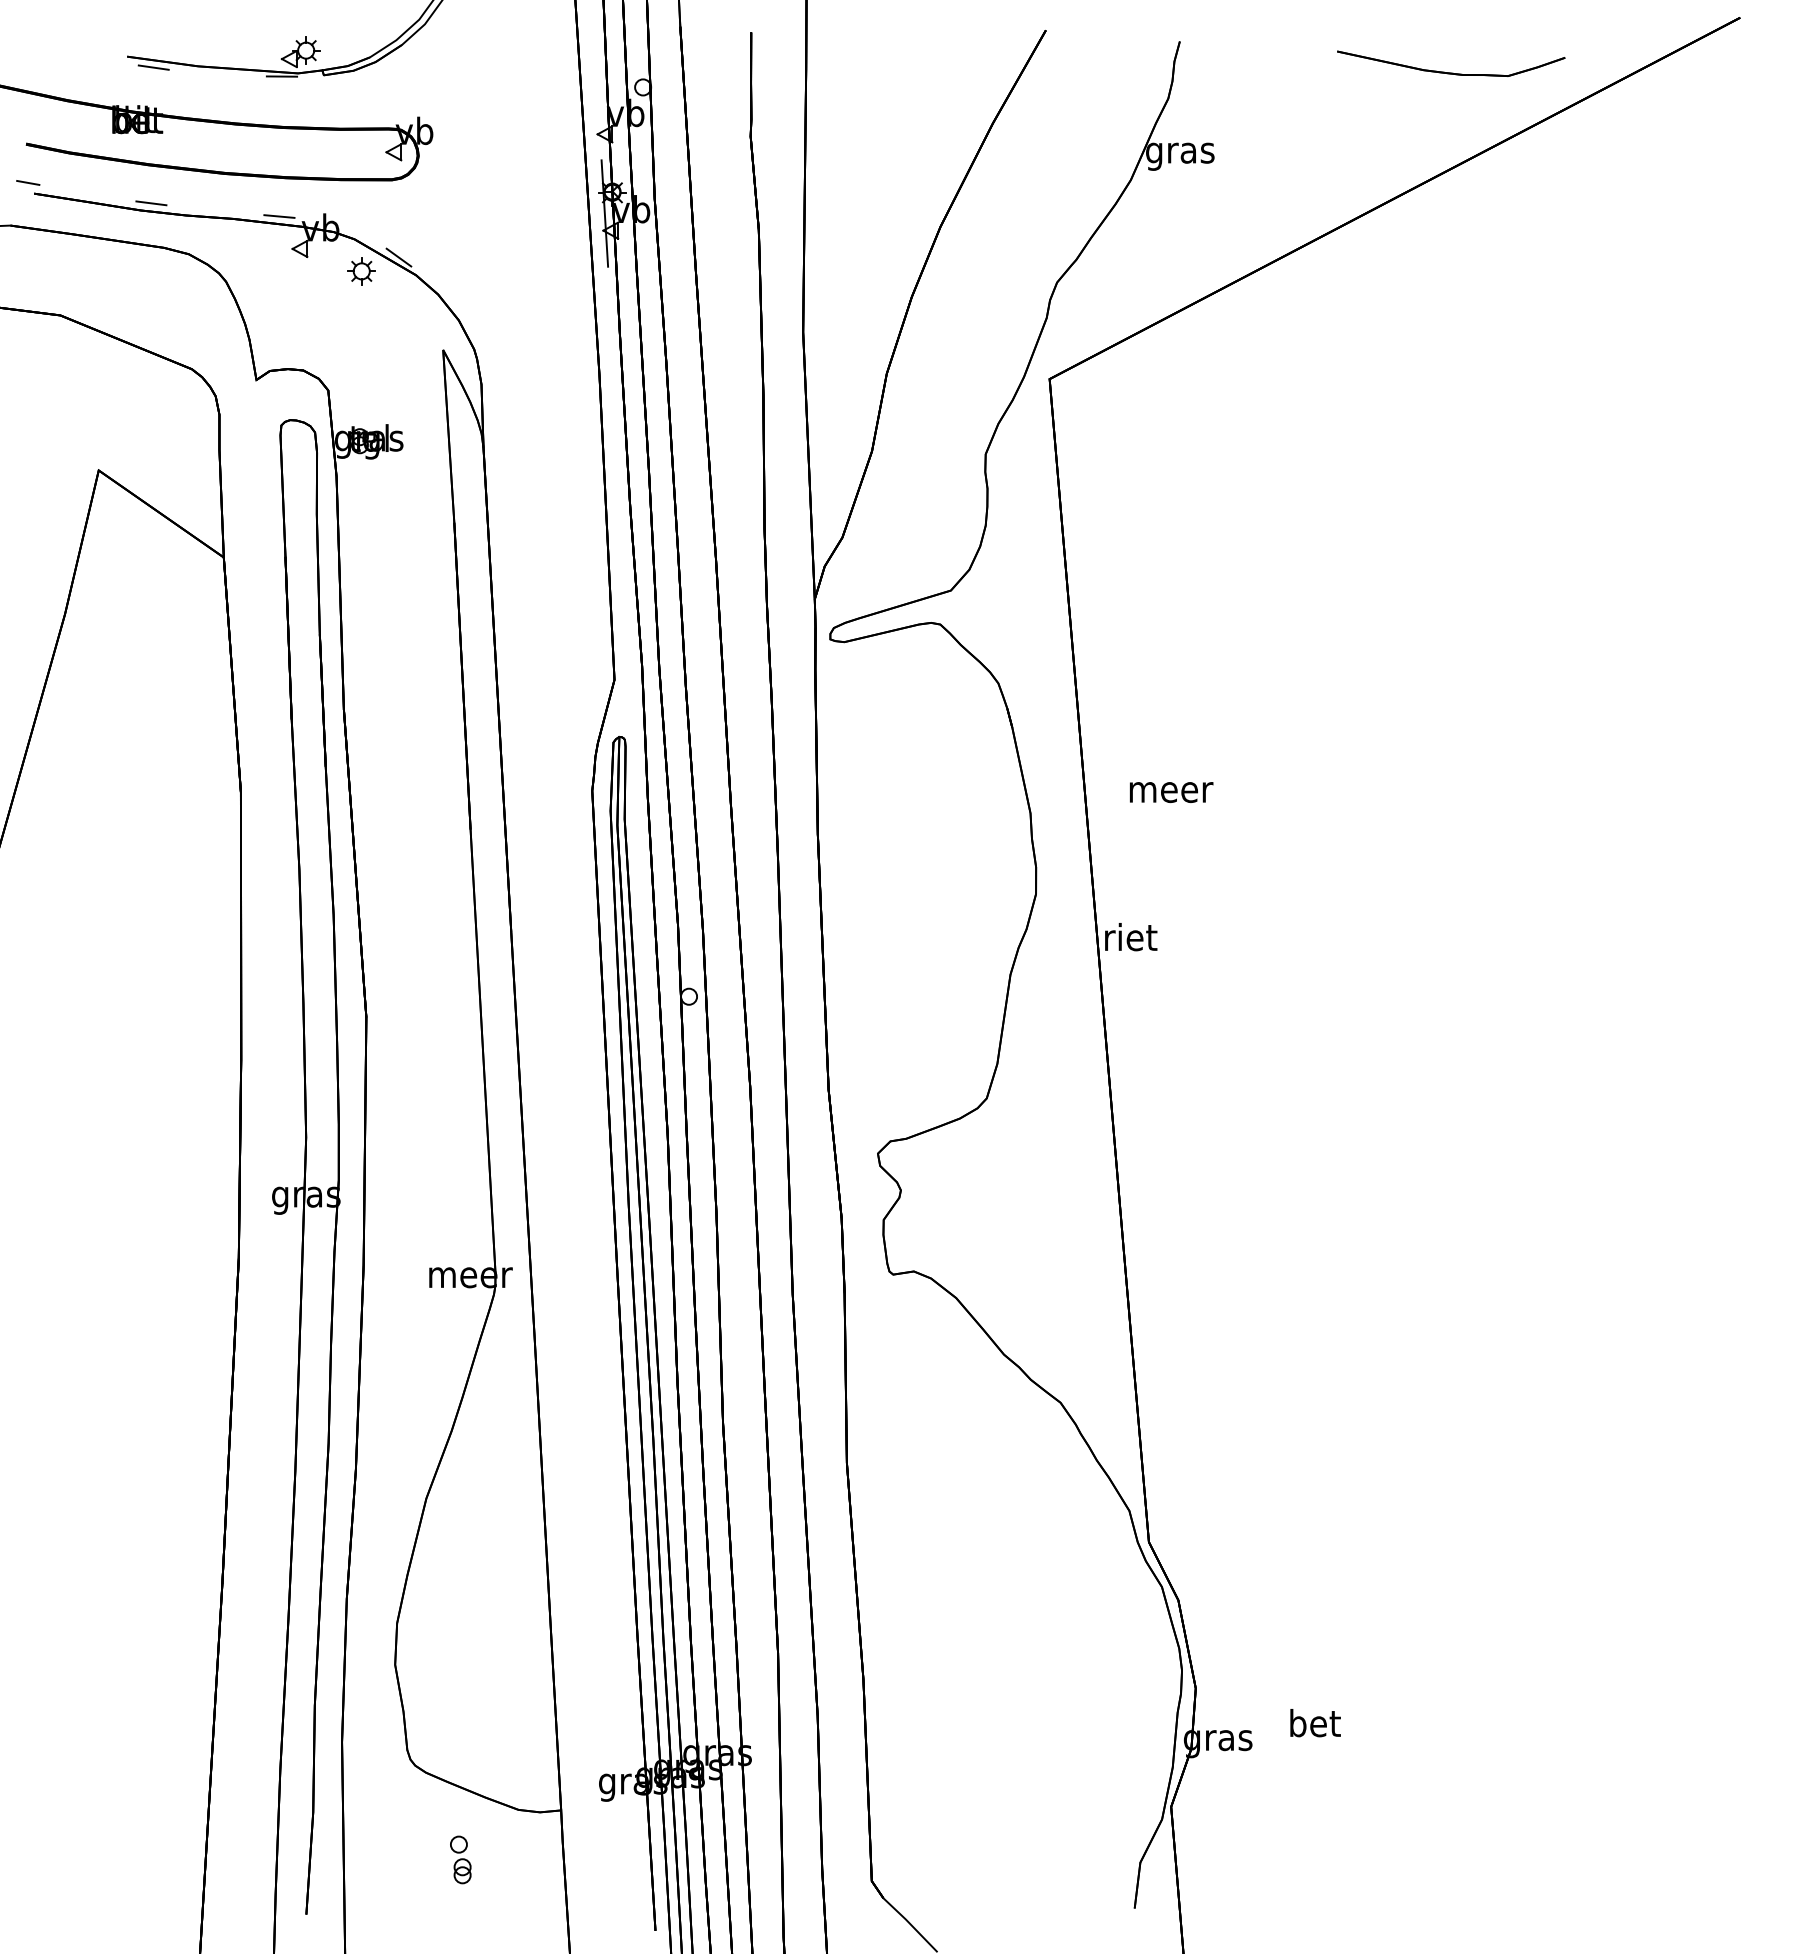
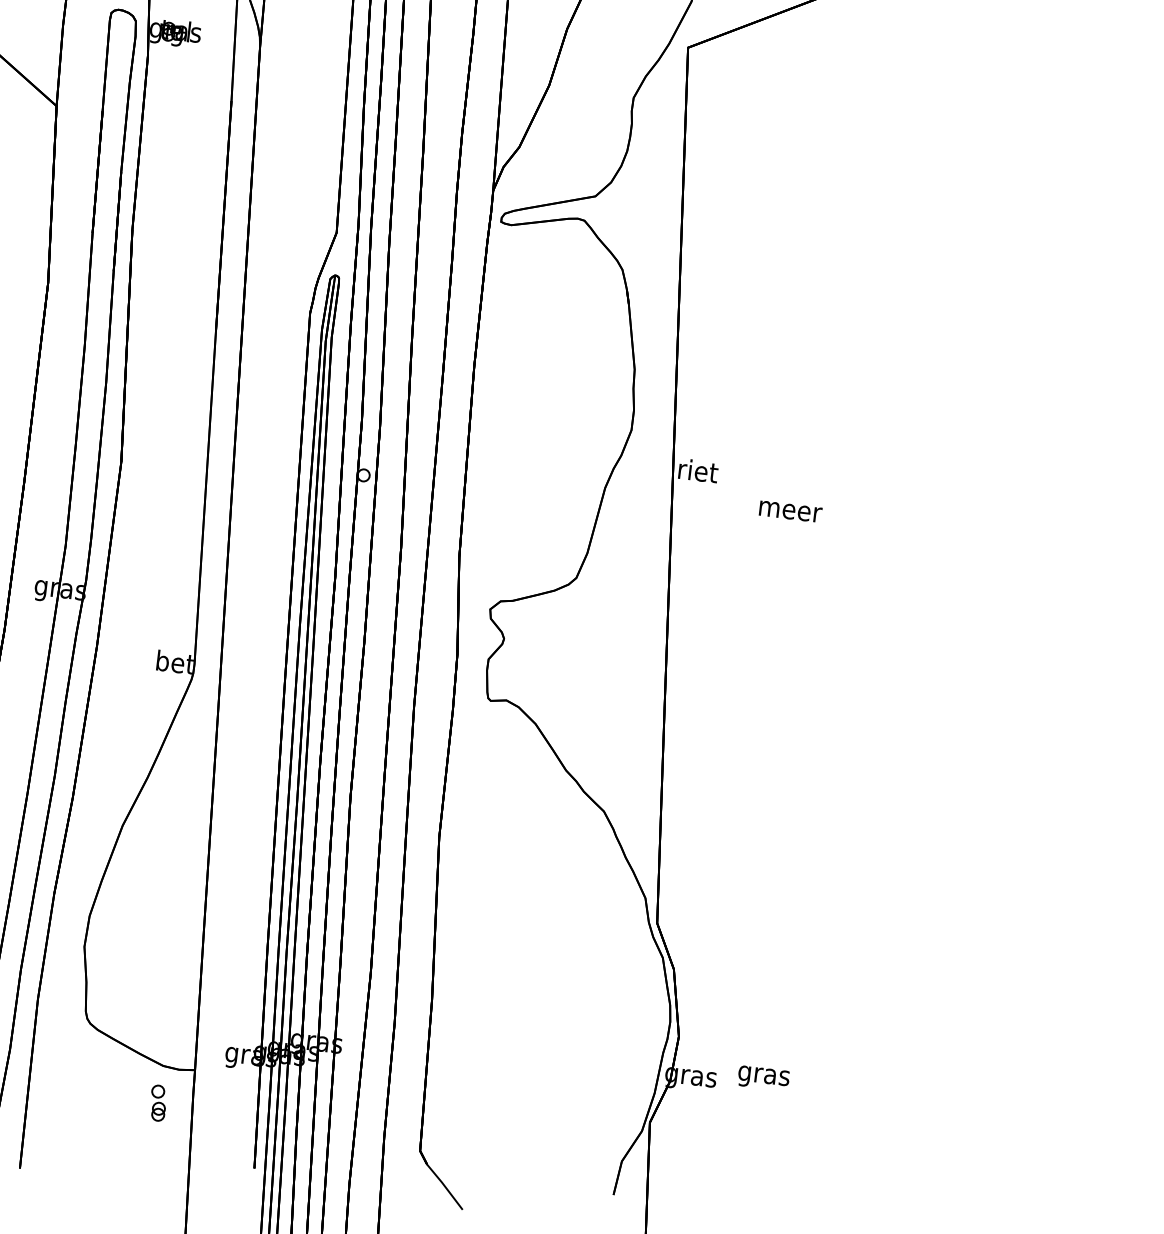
text: (1171, 792) -> (790, 511), moved
text: (470, 1274) -> (175, 662), meer -> bet
text: (1314, 1726) -> (763, 1075), bet -> gras
part: (460, 1859) -> (158, 1102), moved

